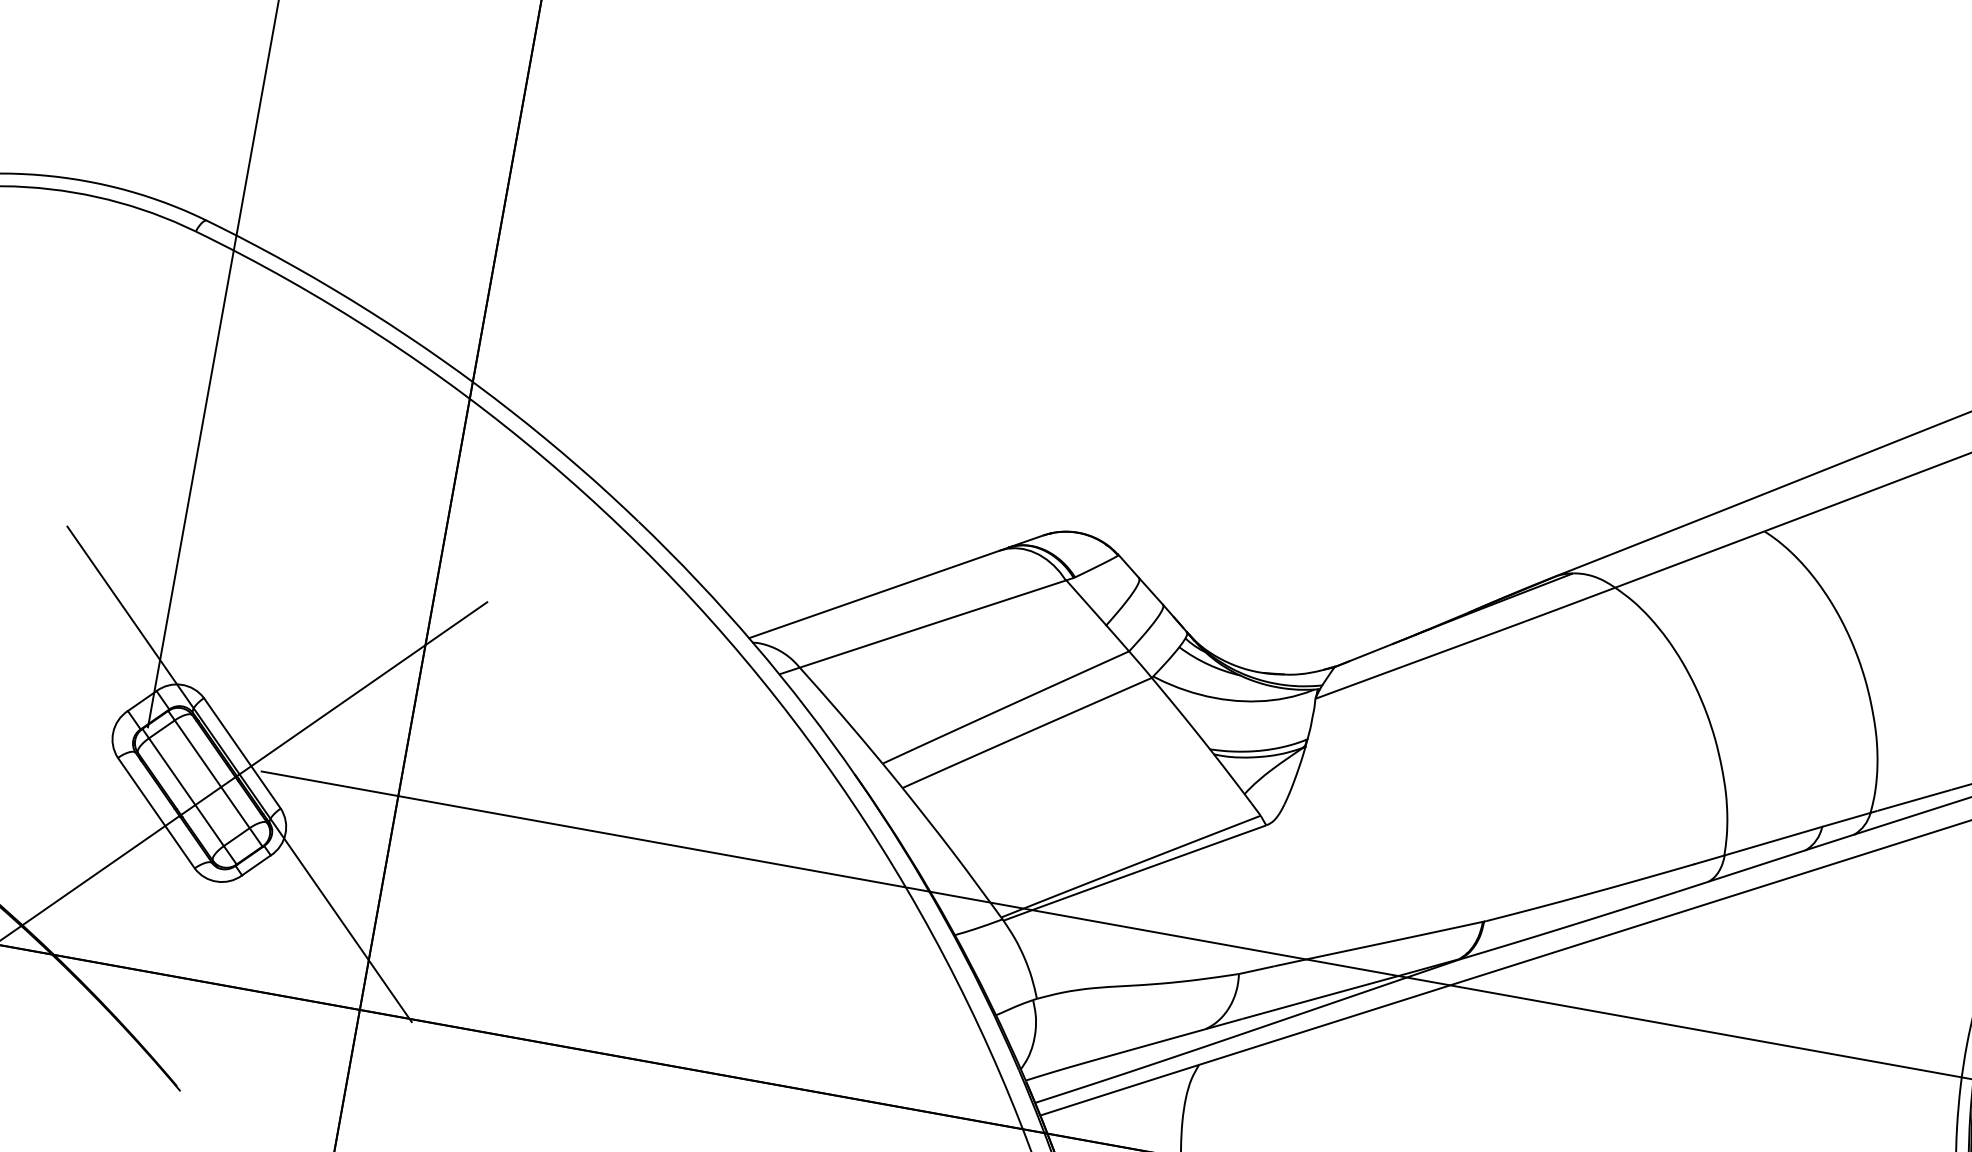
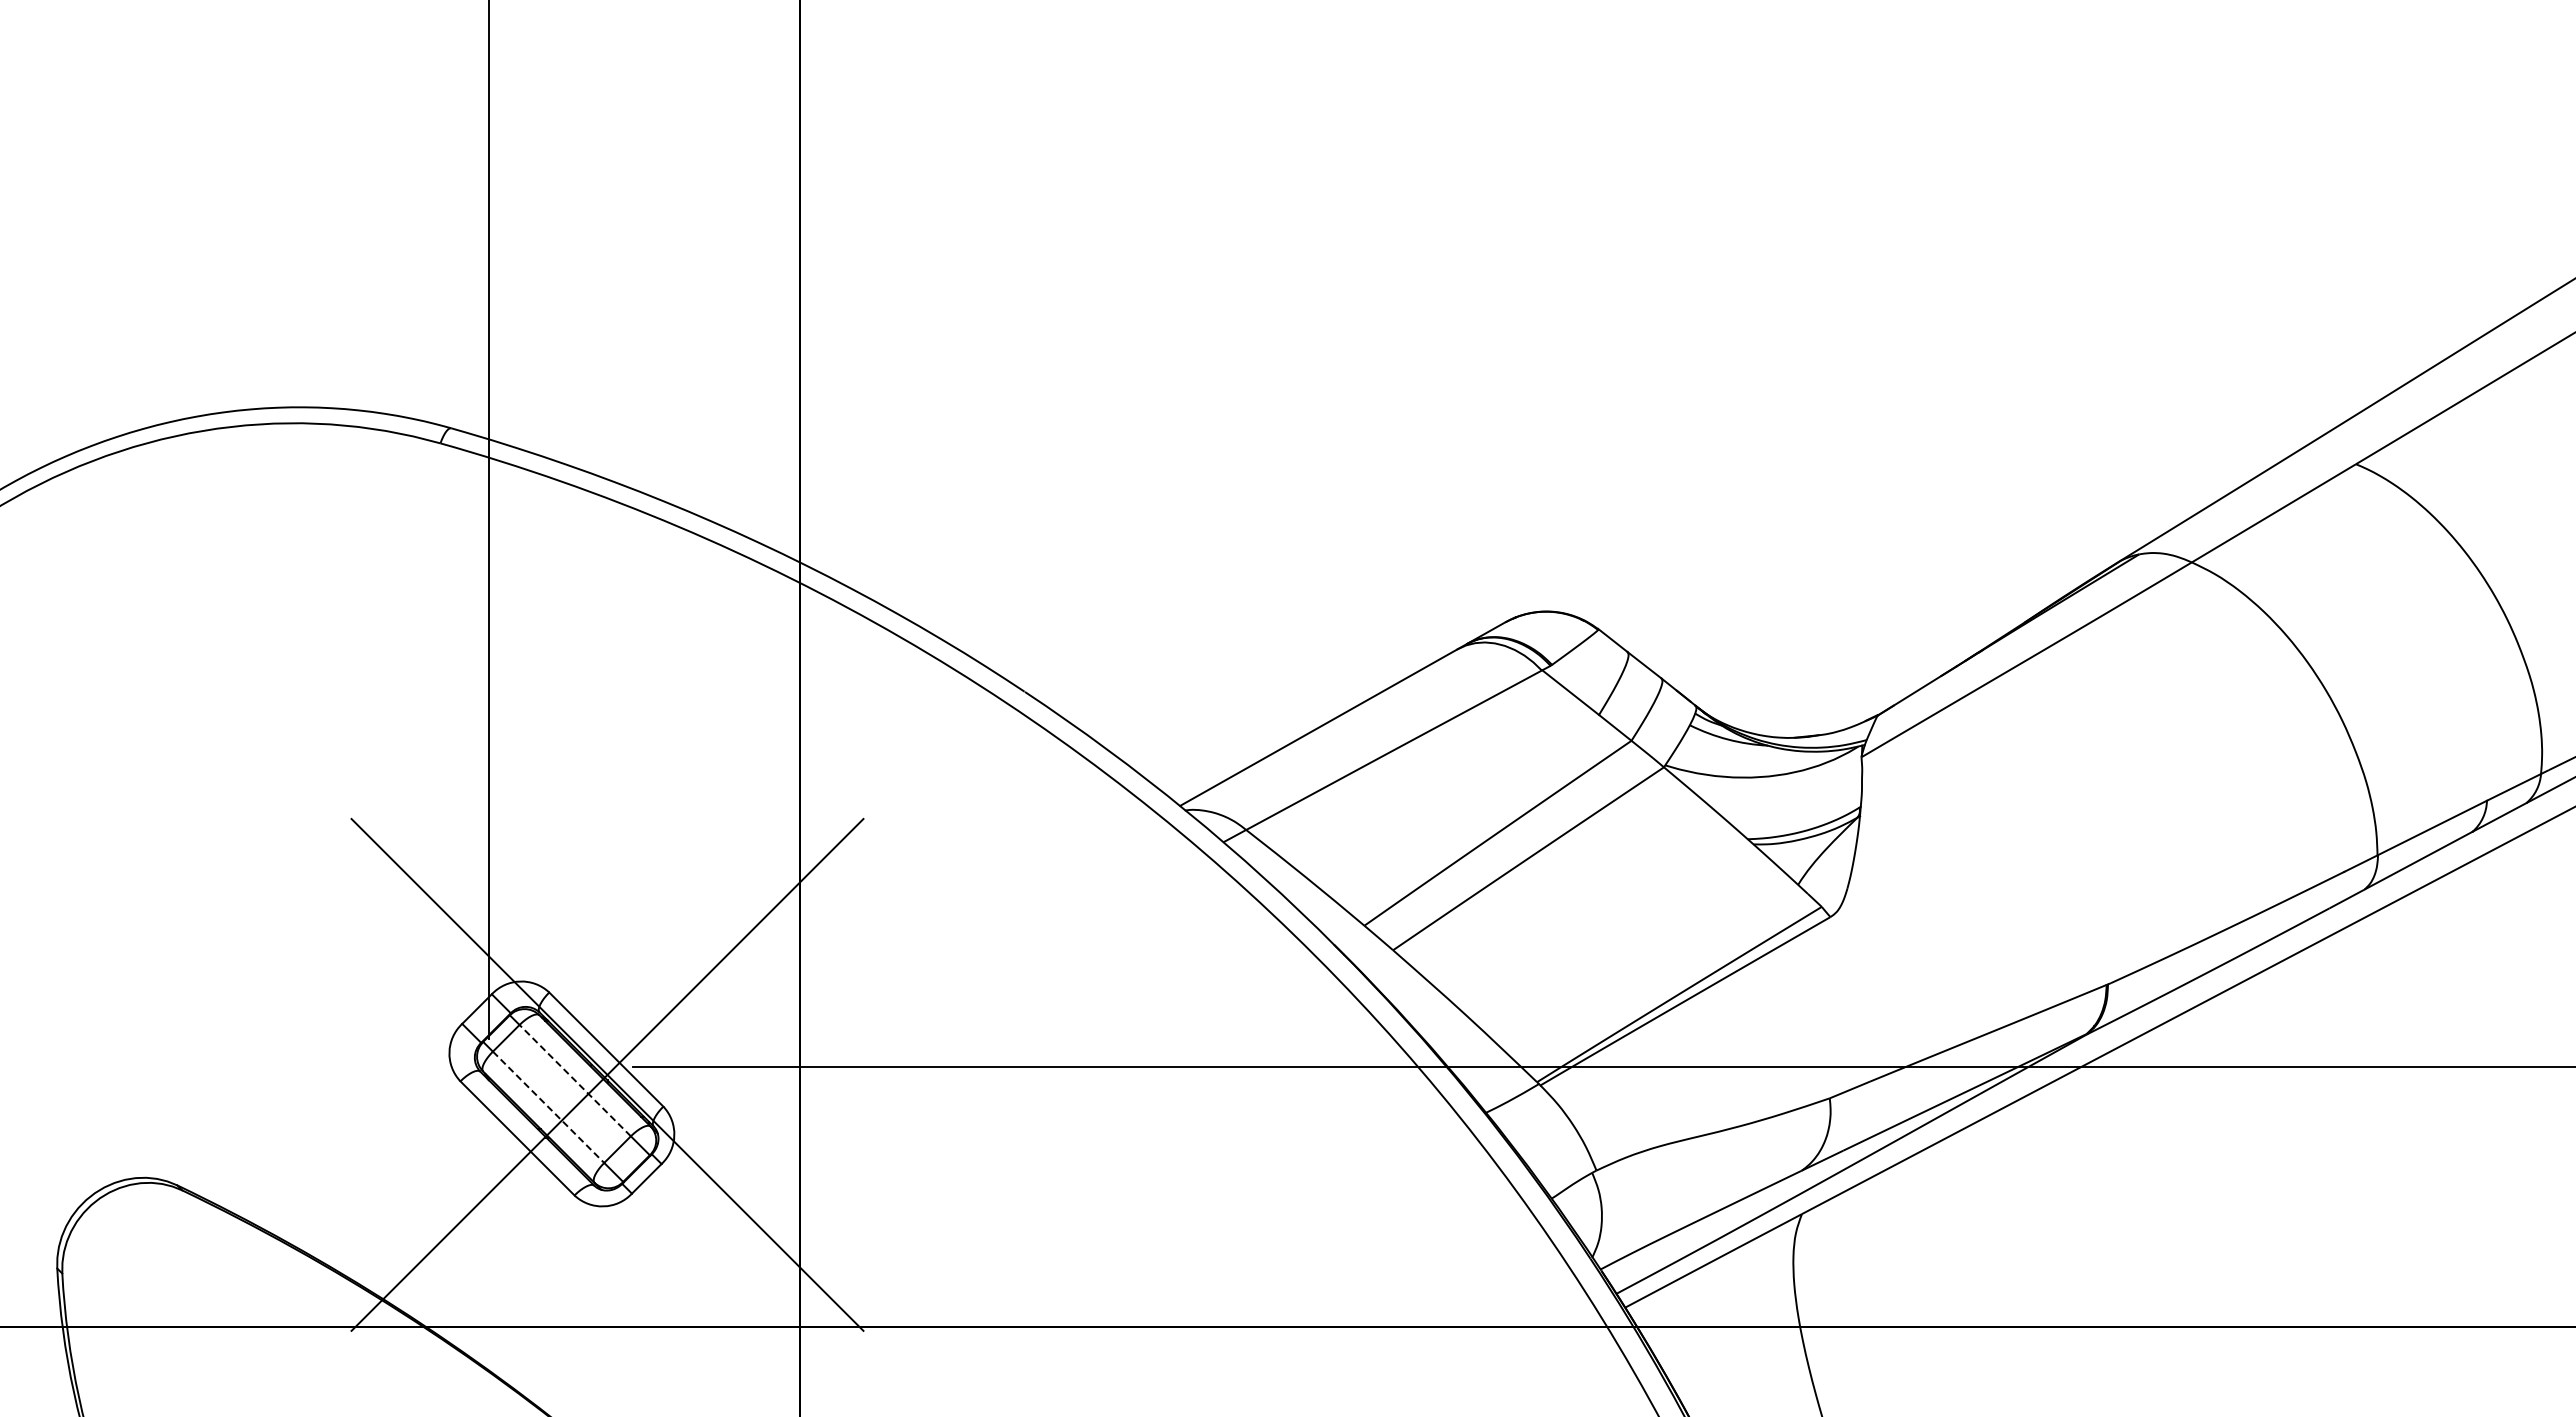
line: (212, 774) -> (575, 1080), solid -> dashed
line: (186, 792) -> (548, 1107), solid -> dashed

